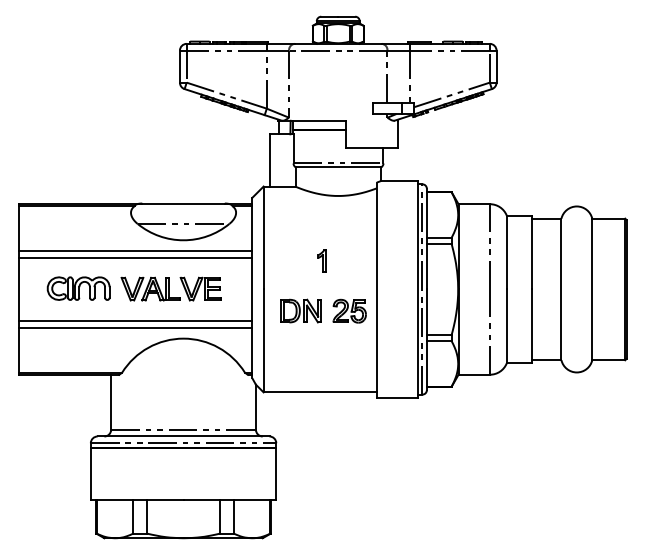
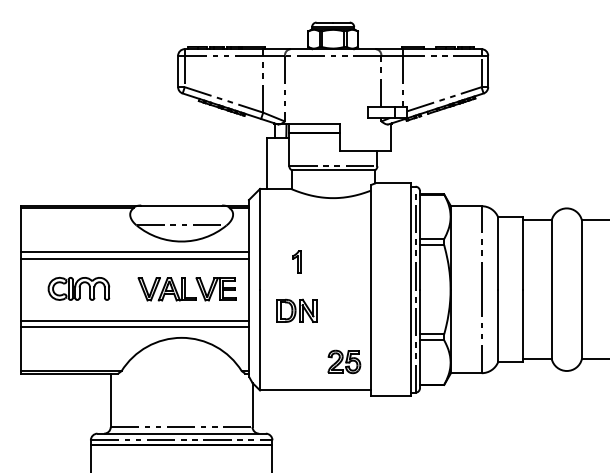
part: (321, 260) -> (296, 261), moved
part: (170, 288) -> (186, 288), moved
part: (349, 310) -> (344, 361), moved

